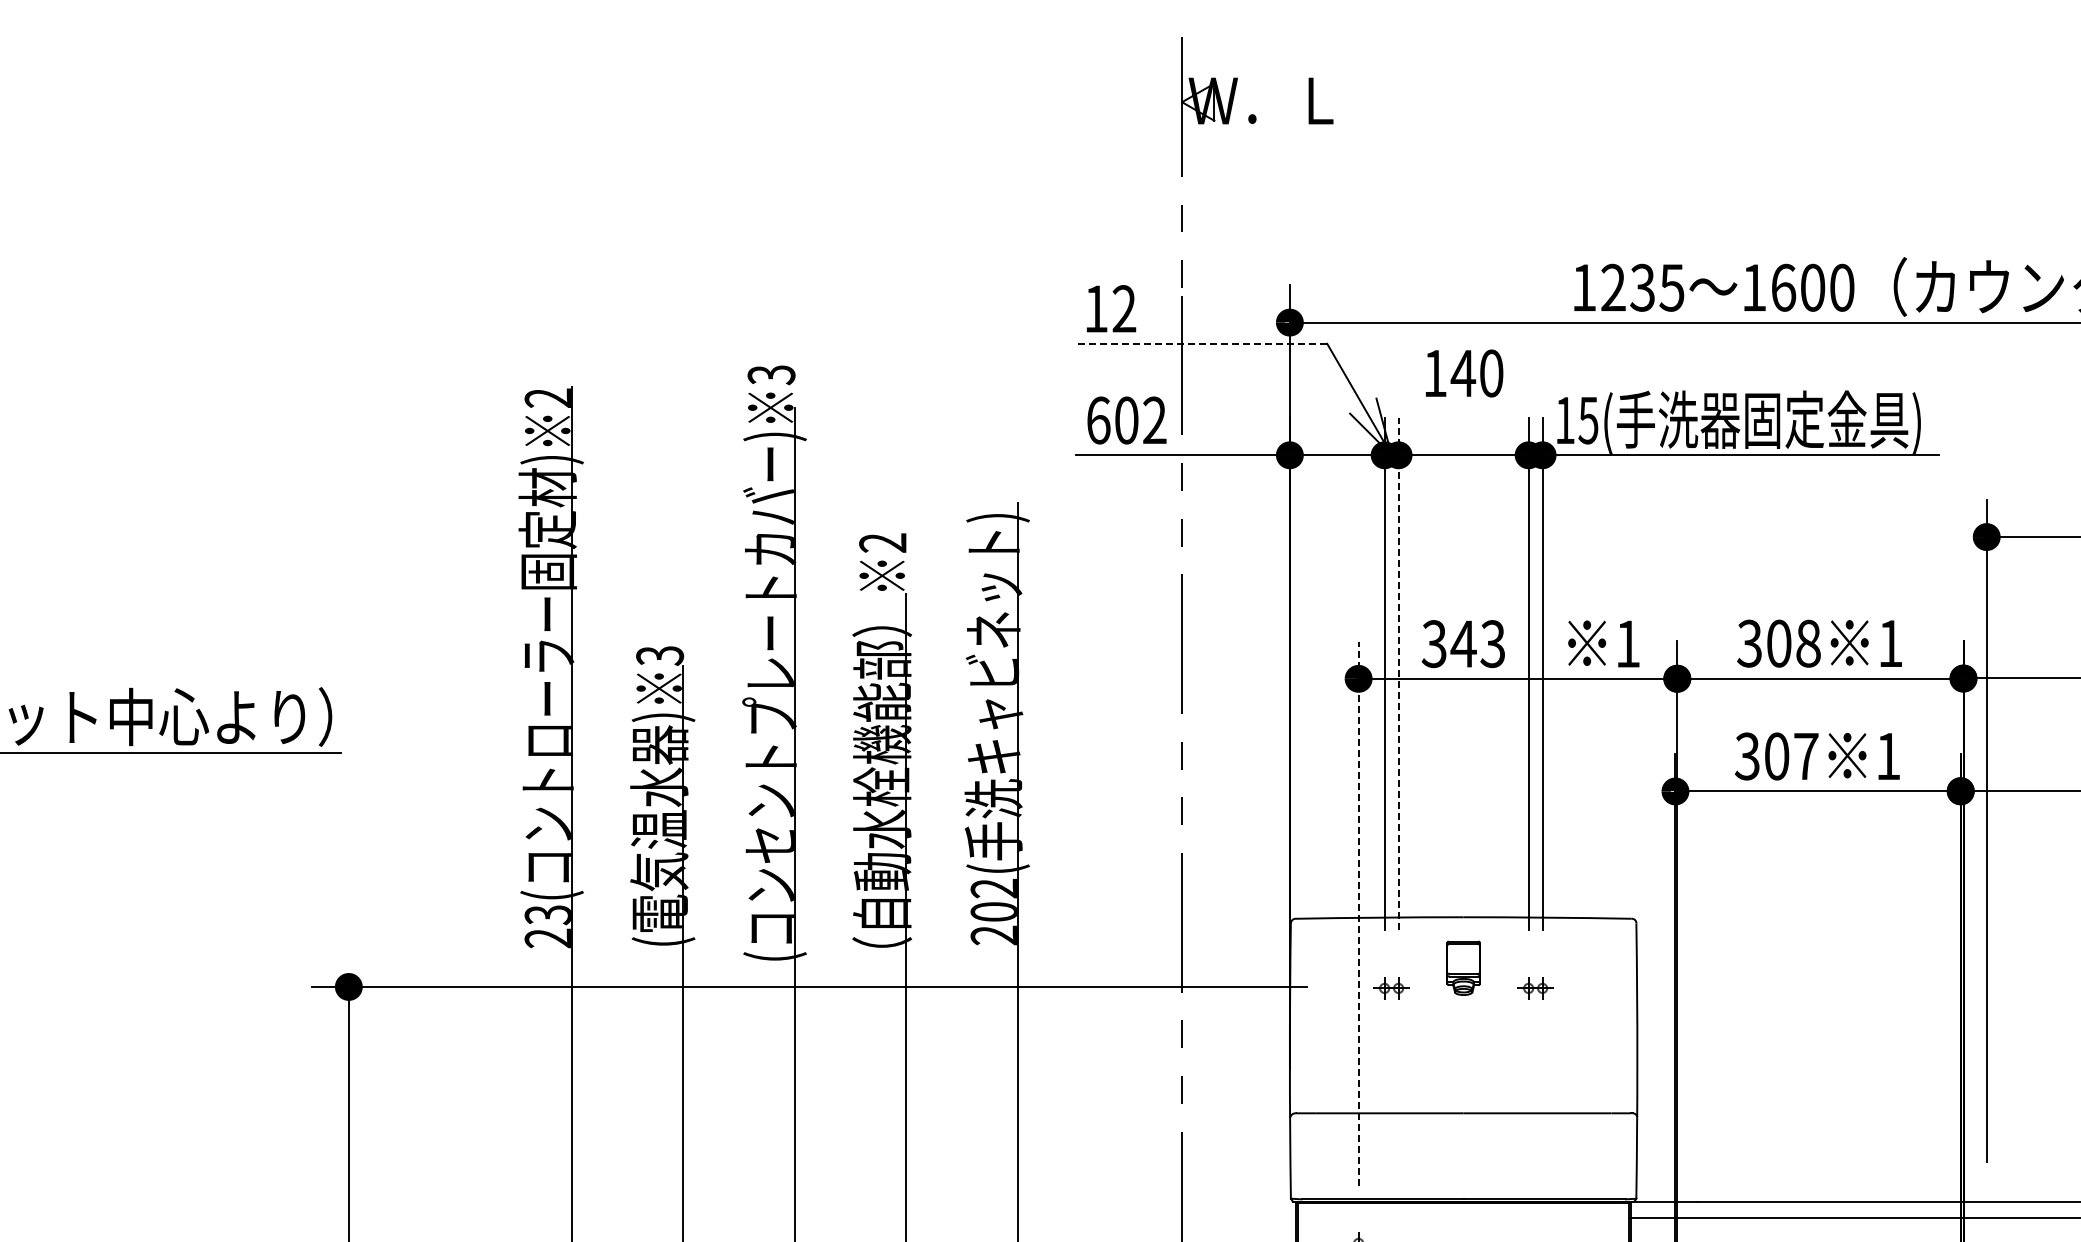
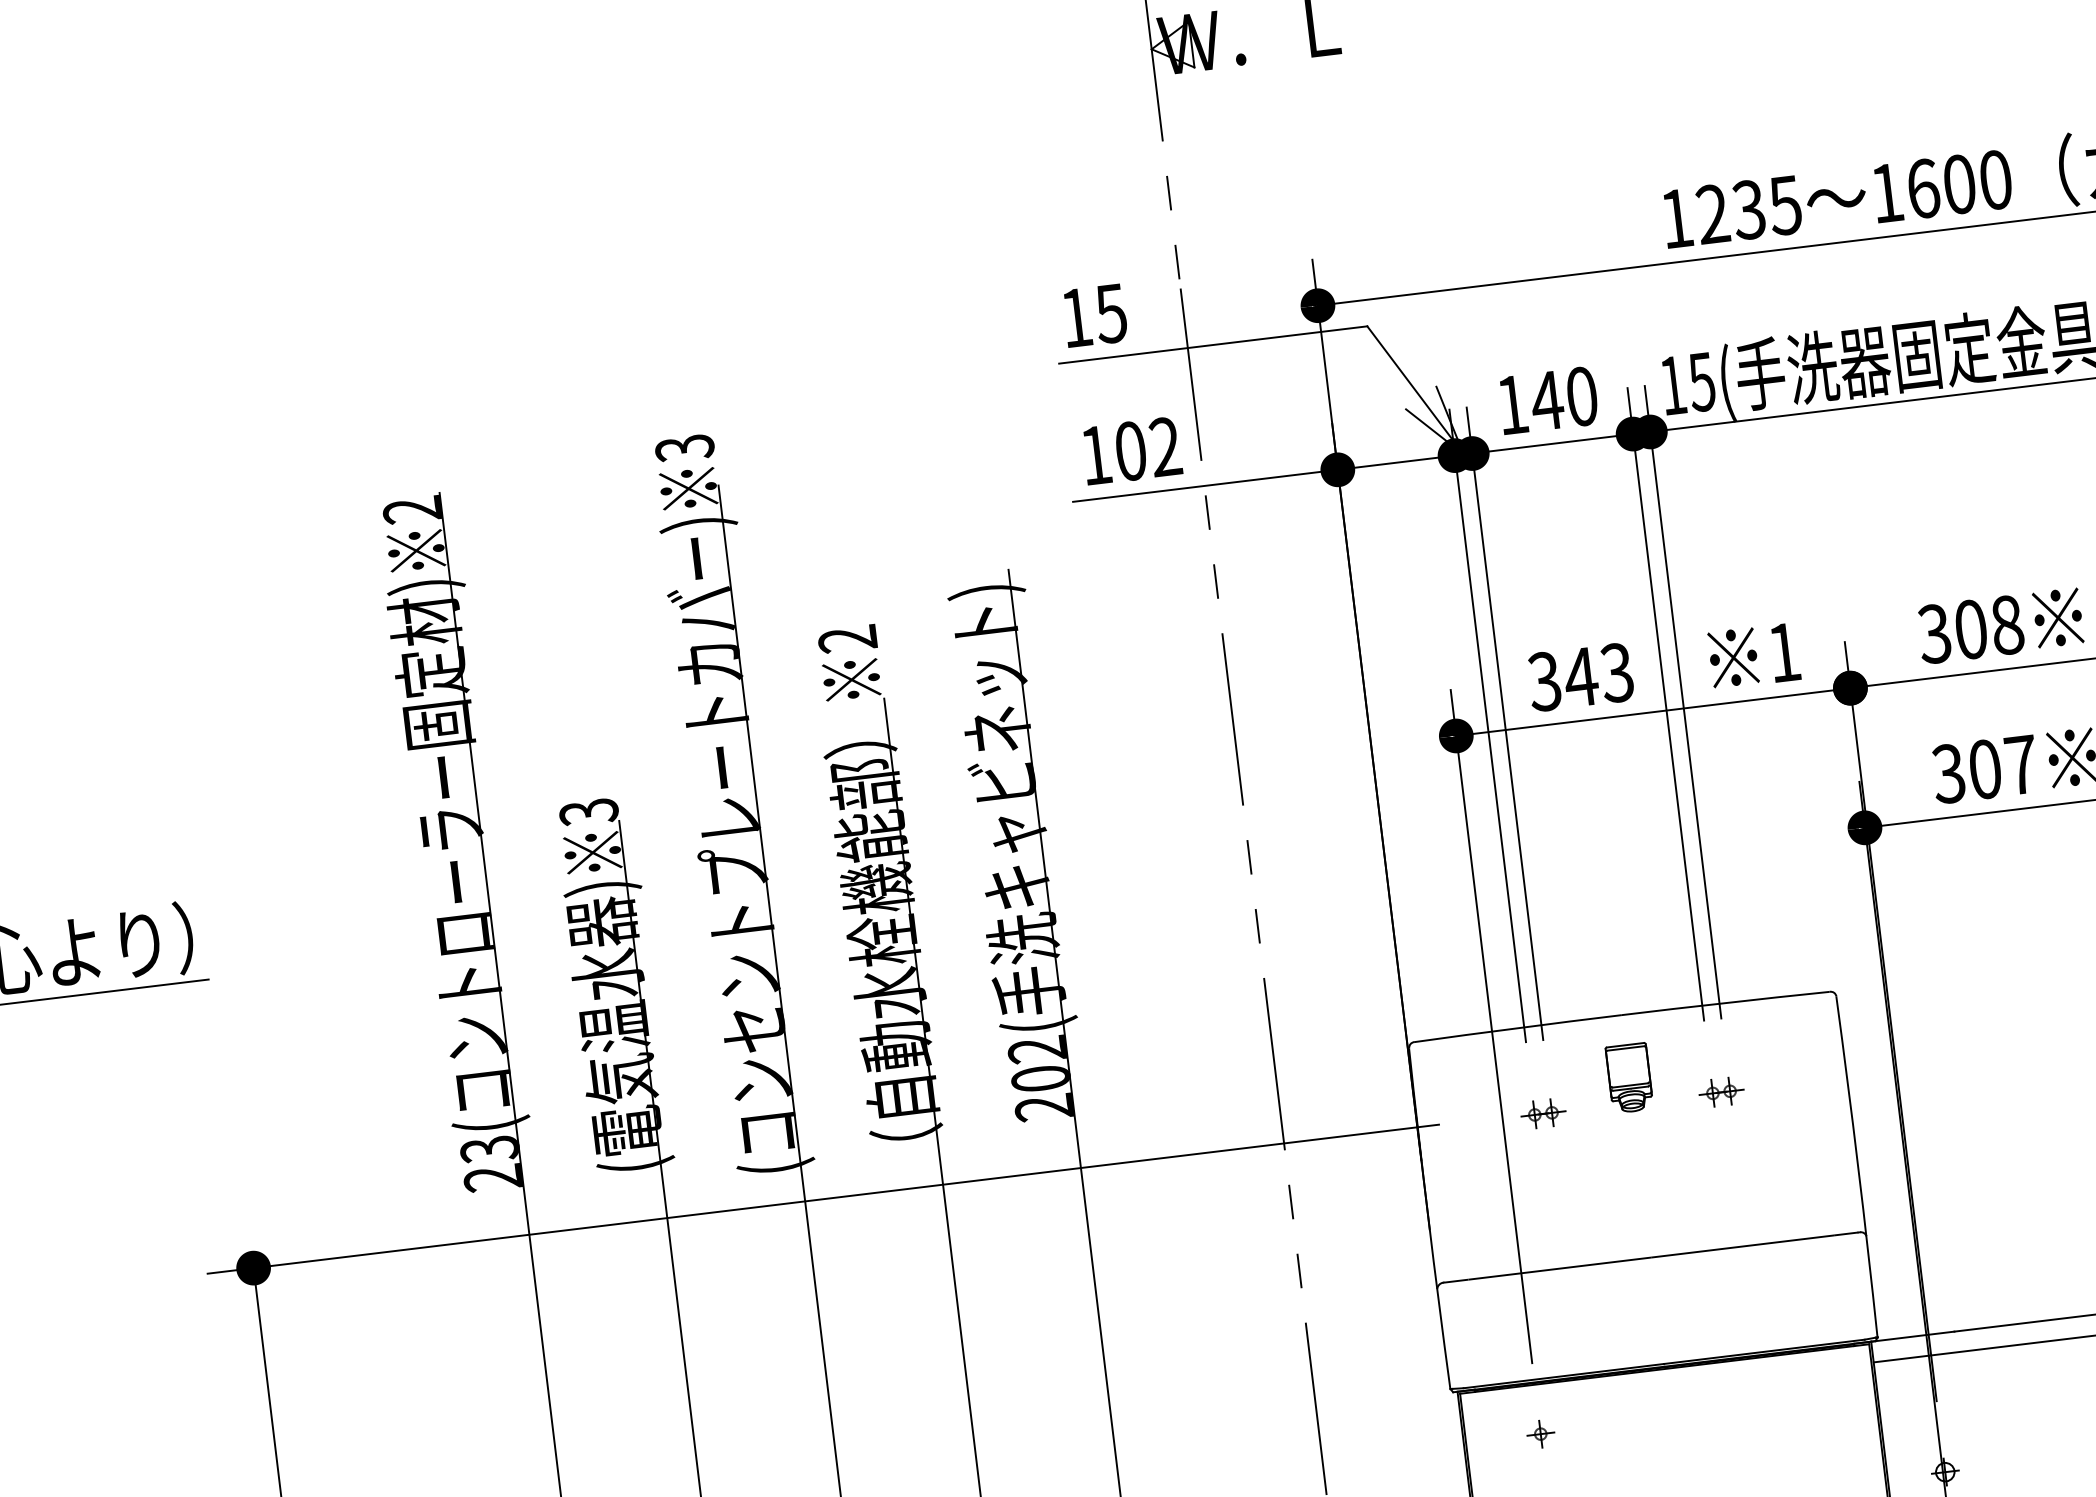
text: (1124, 308) -> (1111, 313), 12 -> 15
line: (1202, 343) -> (1213, 344), dashed -> solid
text: (1464, 373) -> (1548, 400), moved
text: (1098, 420) -> (1095, 455), 602 -> 102
line: (1398, 673) -> (1504, 723), dashed -> solid
line: (1358, 913) -> (1491, 1026), dashed -> solid

